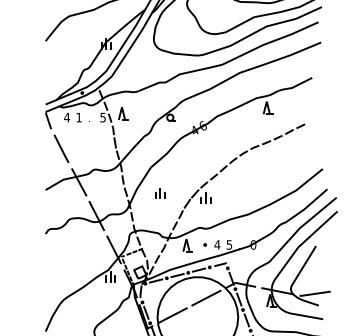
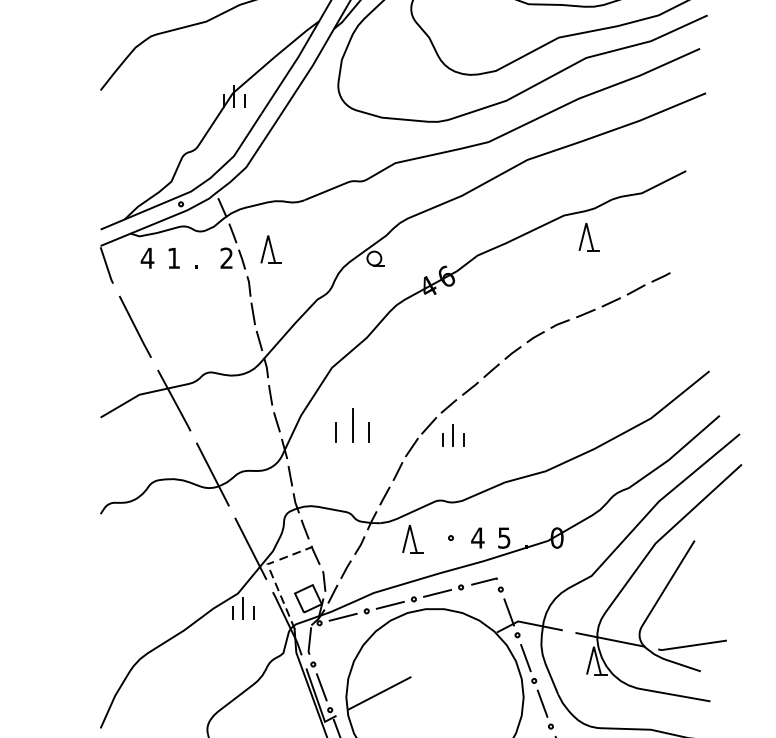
text: (102, 117) -> (225, 258), 5 -> 2
part: (160, 193) -> (352, 425), size x1.6
line: (206, 297) -> (453, 653), removed

